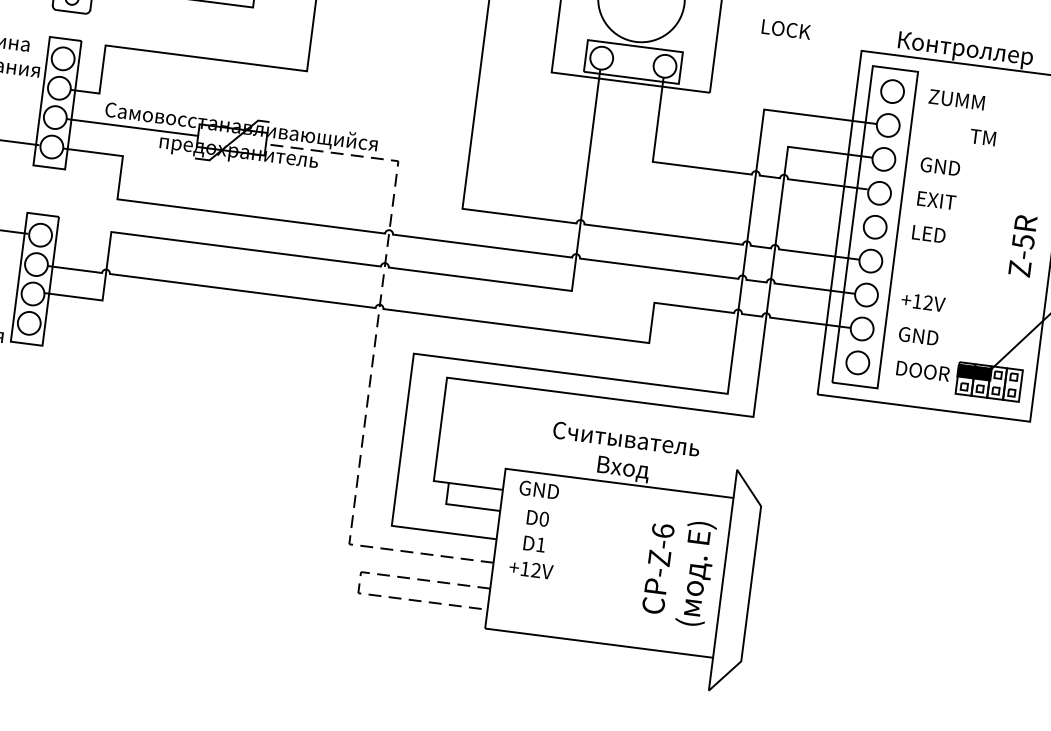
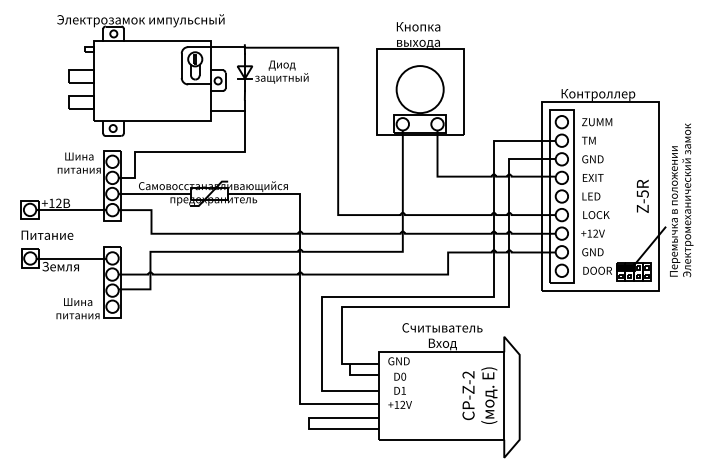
text: (786, 30) -> (596, 215), moved
text: (982, 137) -> (588, 140), moved
line: (373, 357) -> (300, 301), dashed -> solid
text: (663, 530) -> (468, 374), CP-Z-6 -> CP-Z-2
line: (359, 582) -> (308, 423), dashed -> solid

